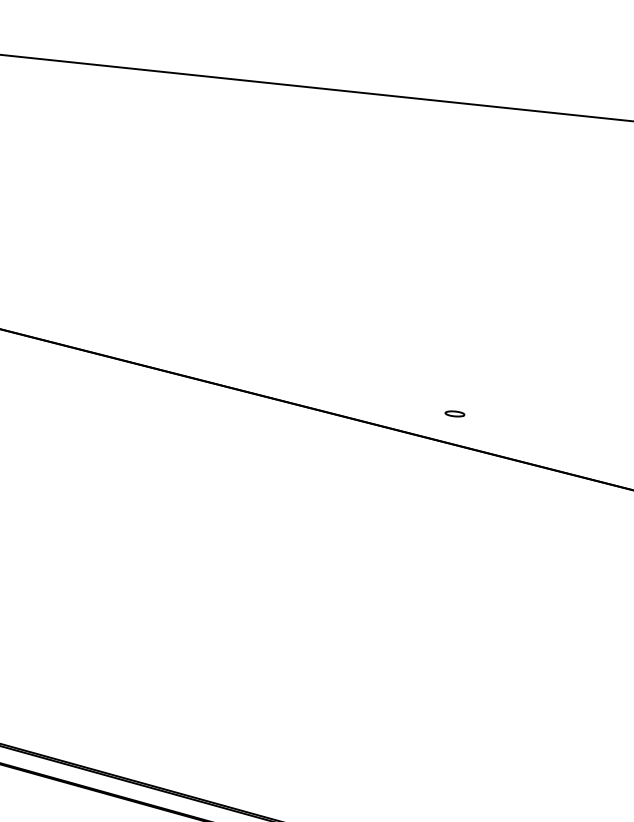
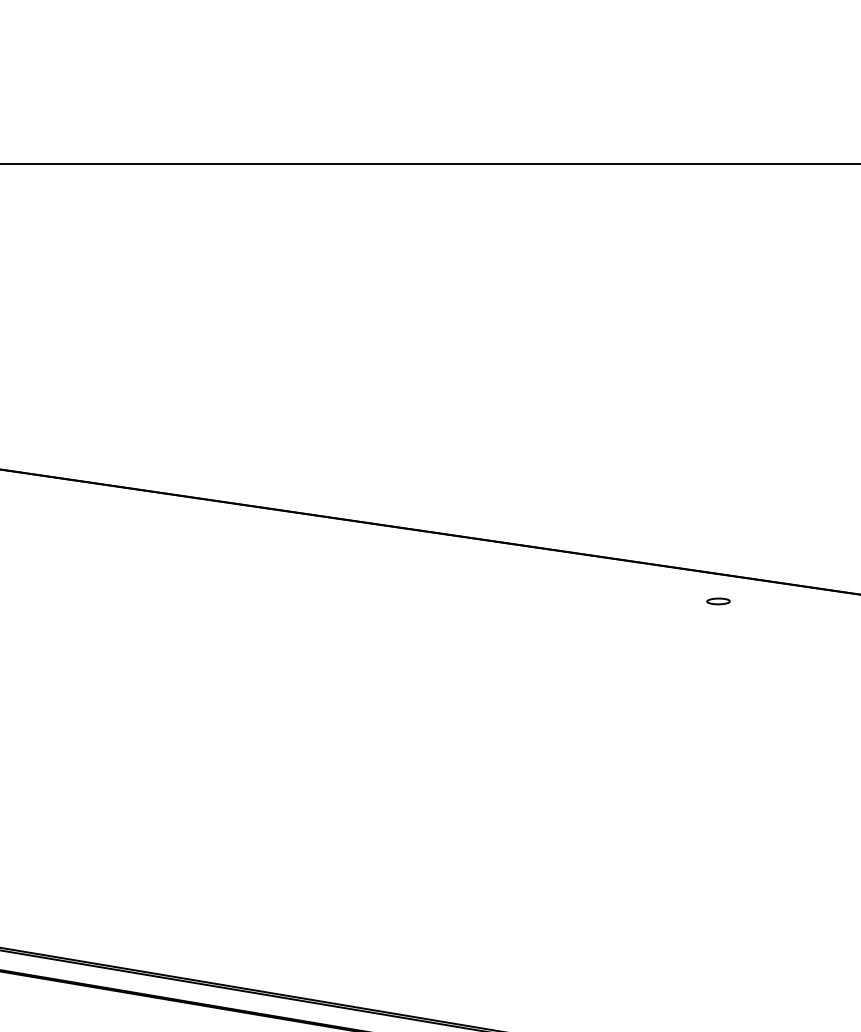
part: (454, 413) -> (718, 601), moved

